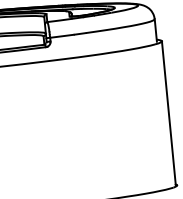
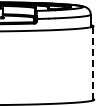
line: (169, 114) -> (93, 63), solid -> dashed

